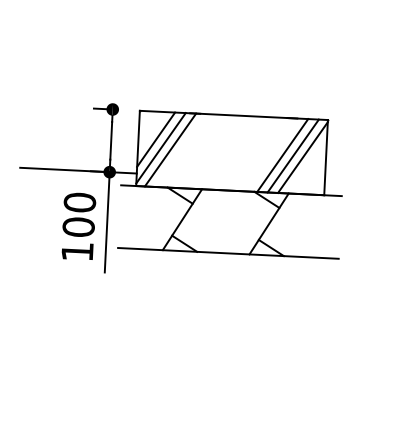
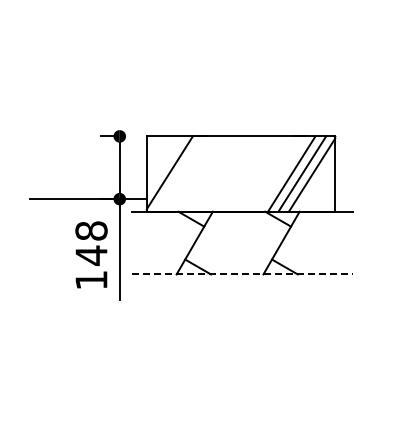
line: (156, 139) -> (164, 164), removed
line: (170, 149) -> (179, 173), removed
text: (79, 215) -> (91, 243), 100 -> 148
line: (228, 253) -> (242, 274), solid -> dashed

